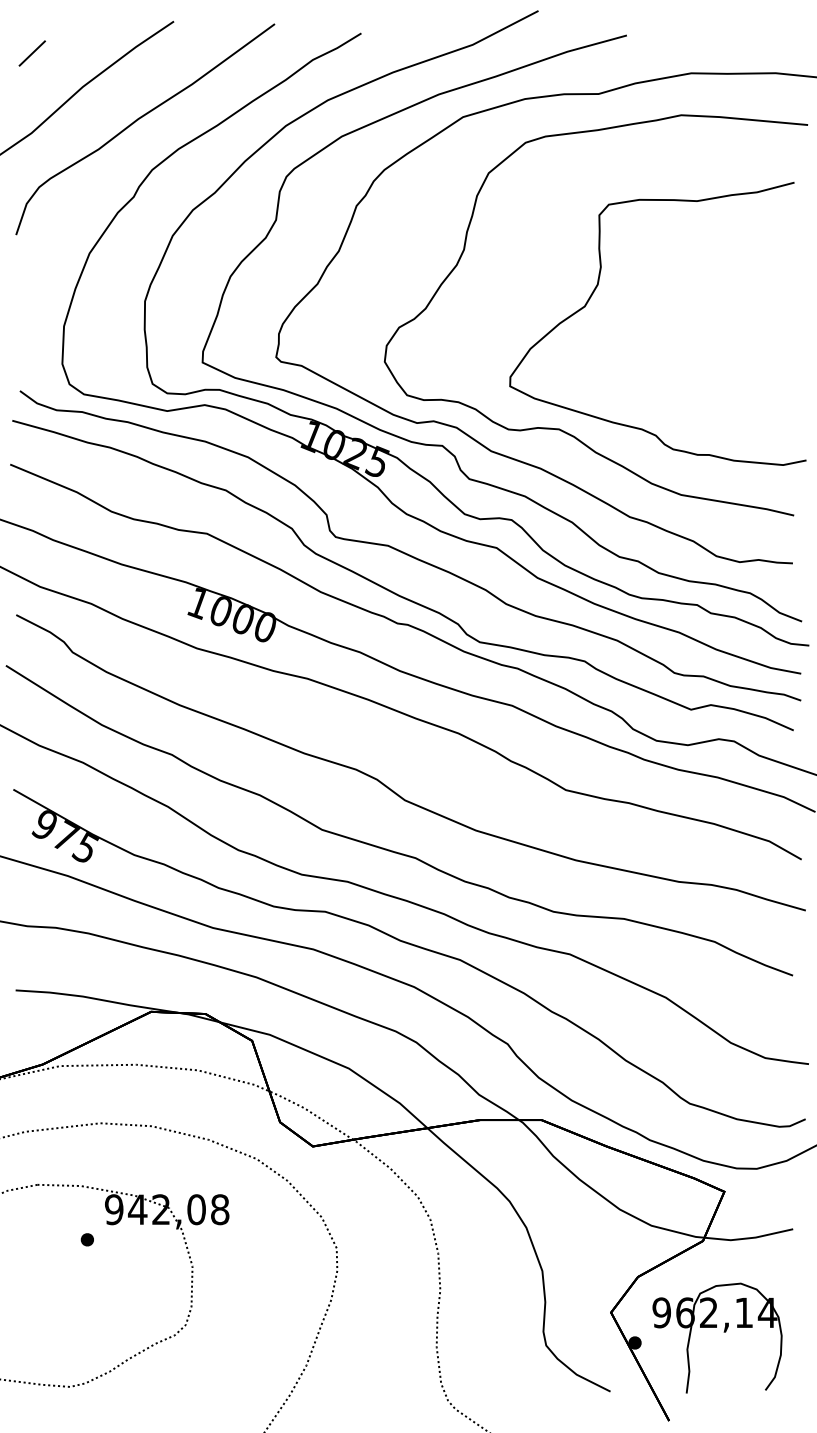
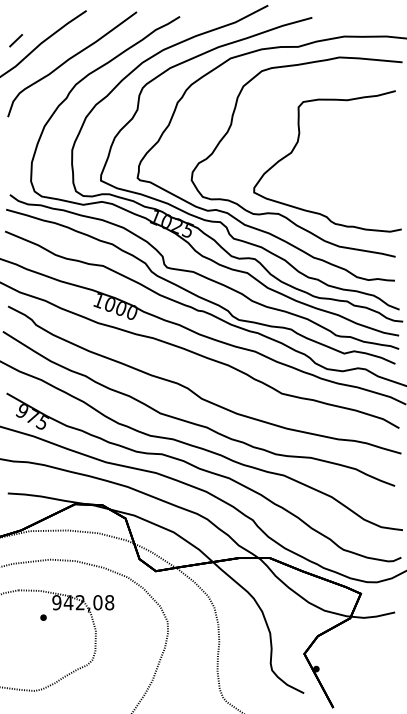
line: (31, 53) -> (15, 40), moved
part: (717, 1337) -> (357, 666), removed

